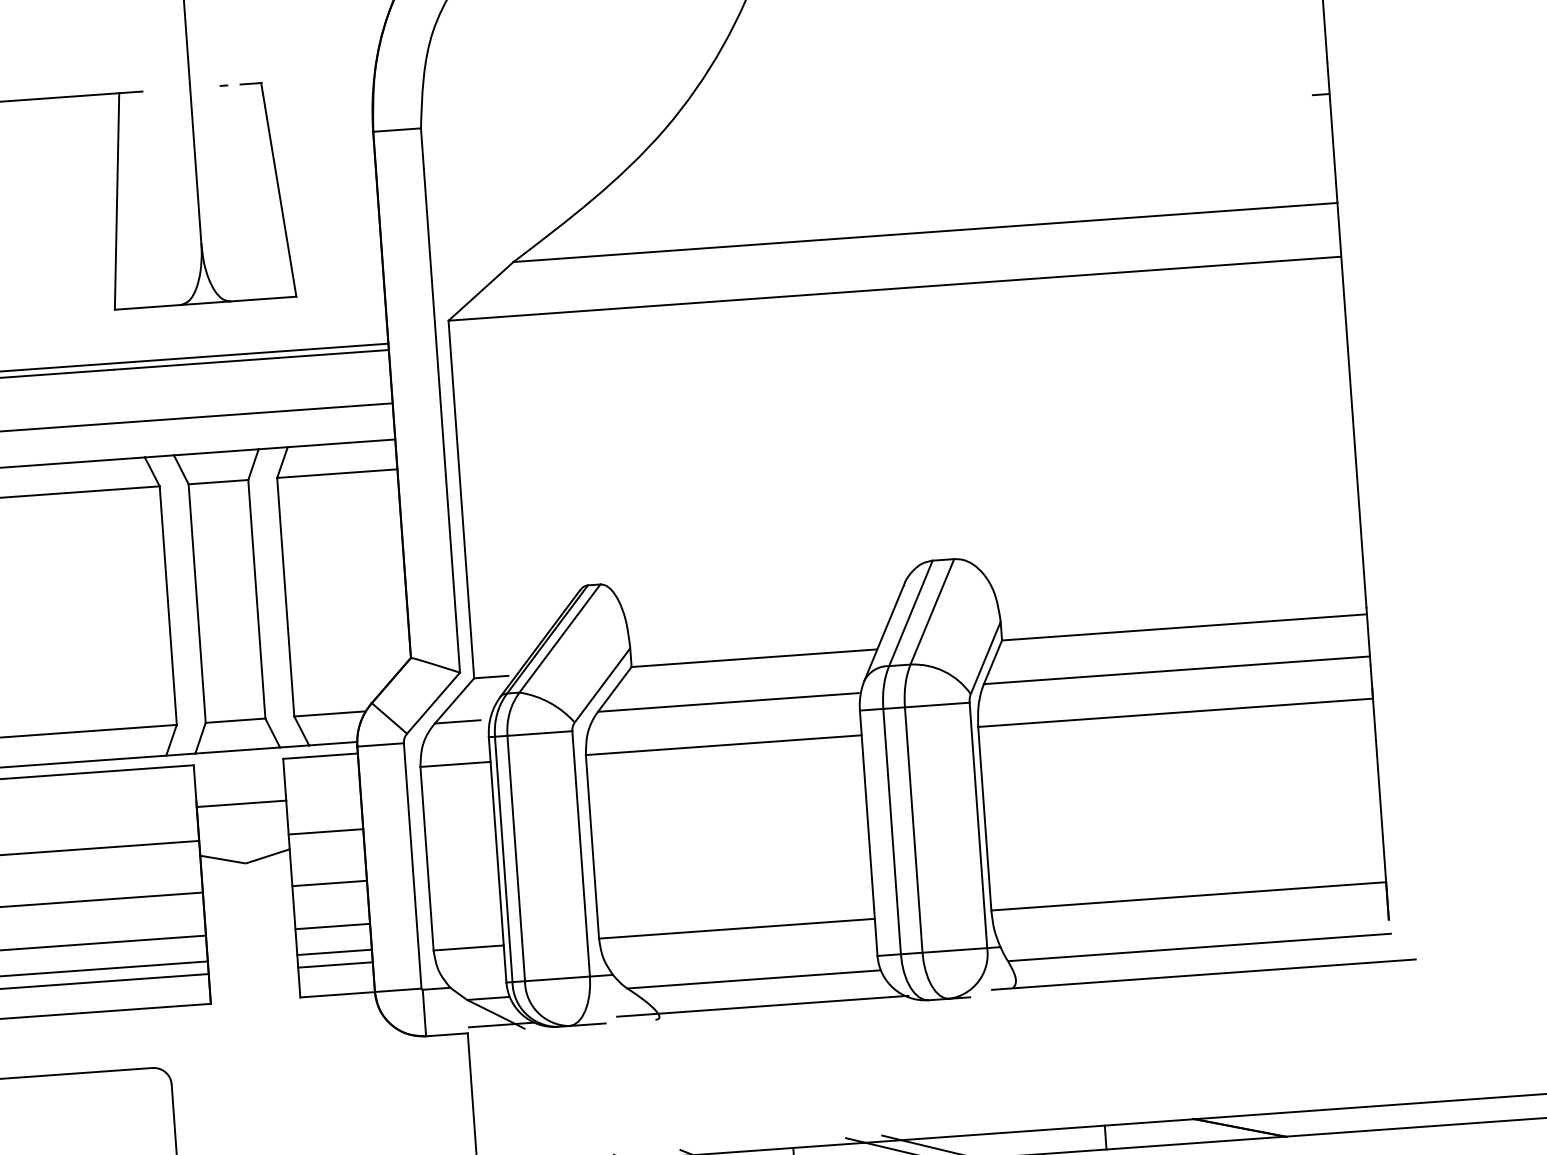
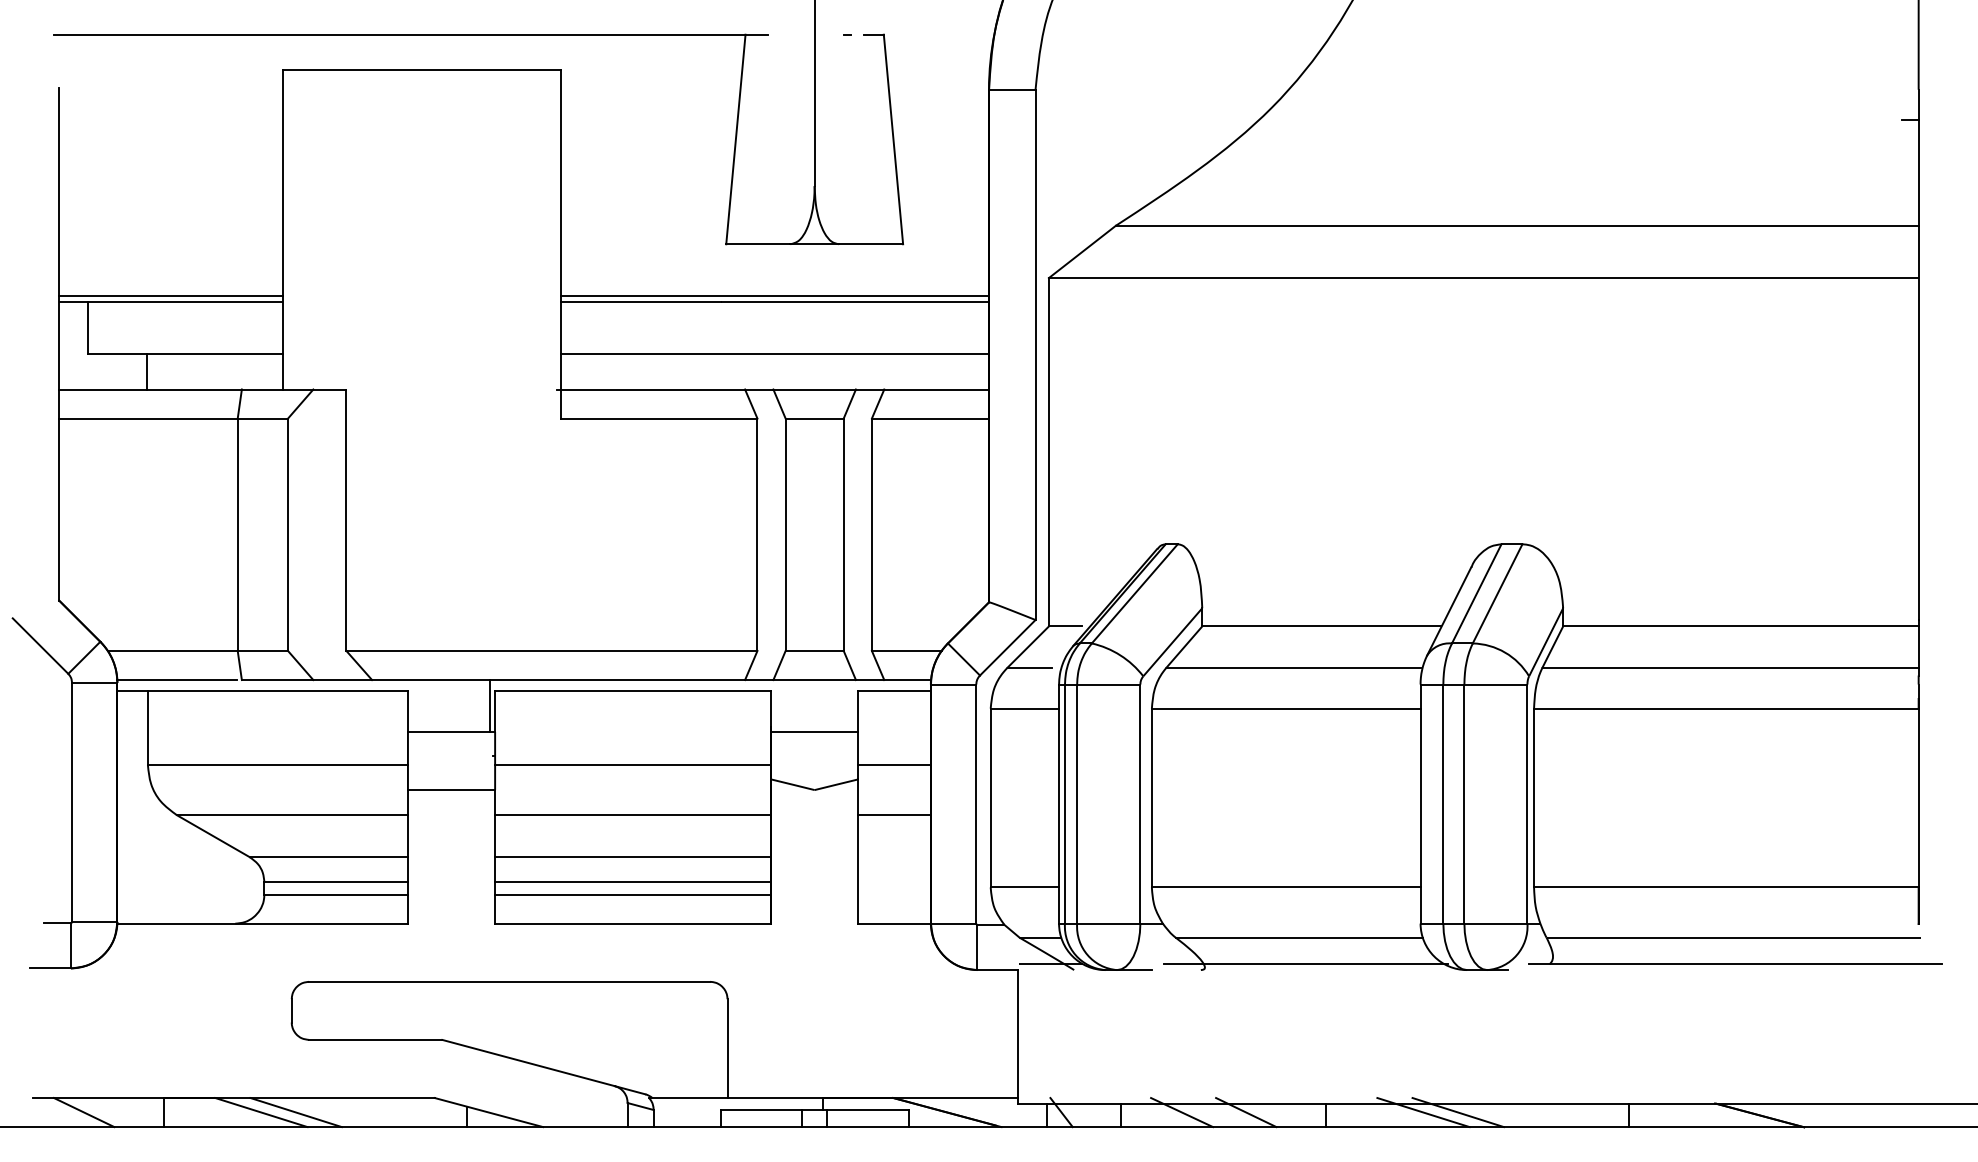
line: (332, 926) -> (894, 857), removed
line: (334, 952) -> (894, 882), removed
line: (335, 964) -> (894, 894), removed

